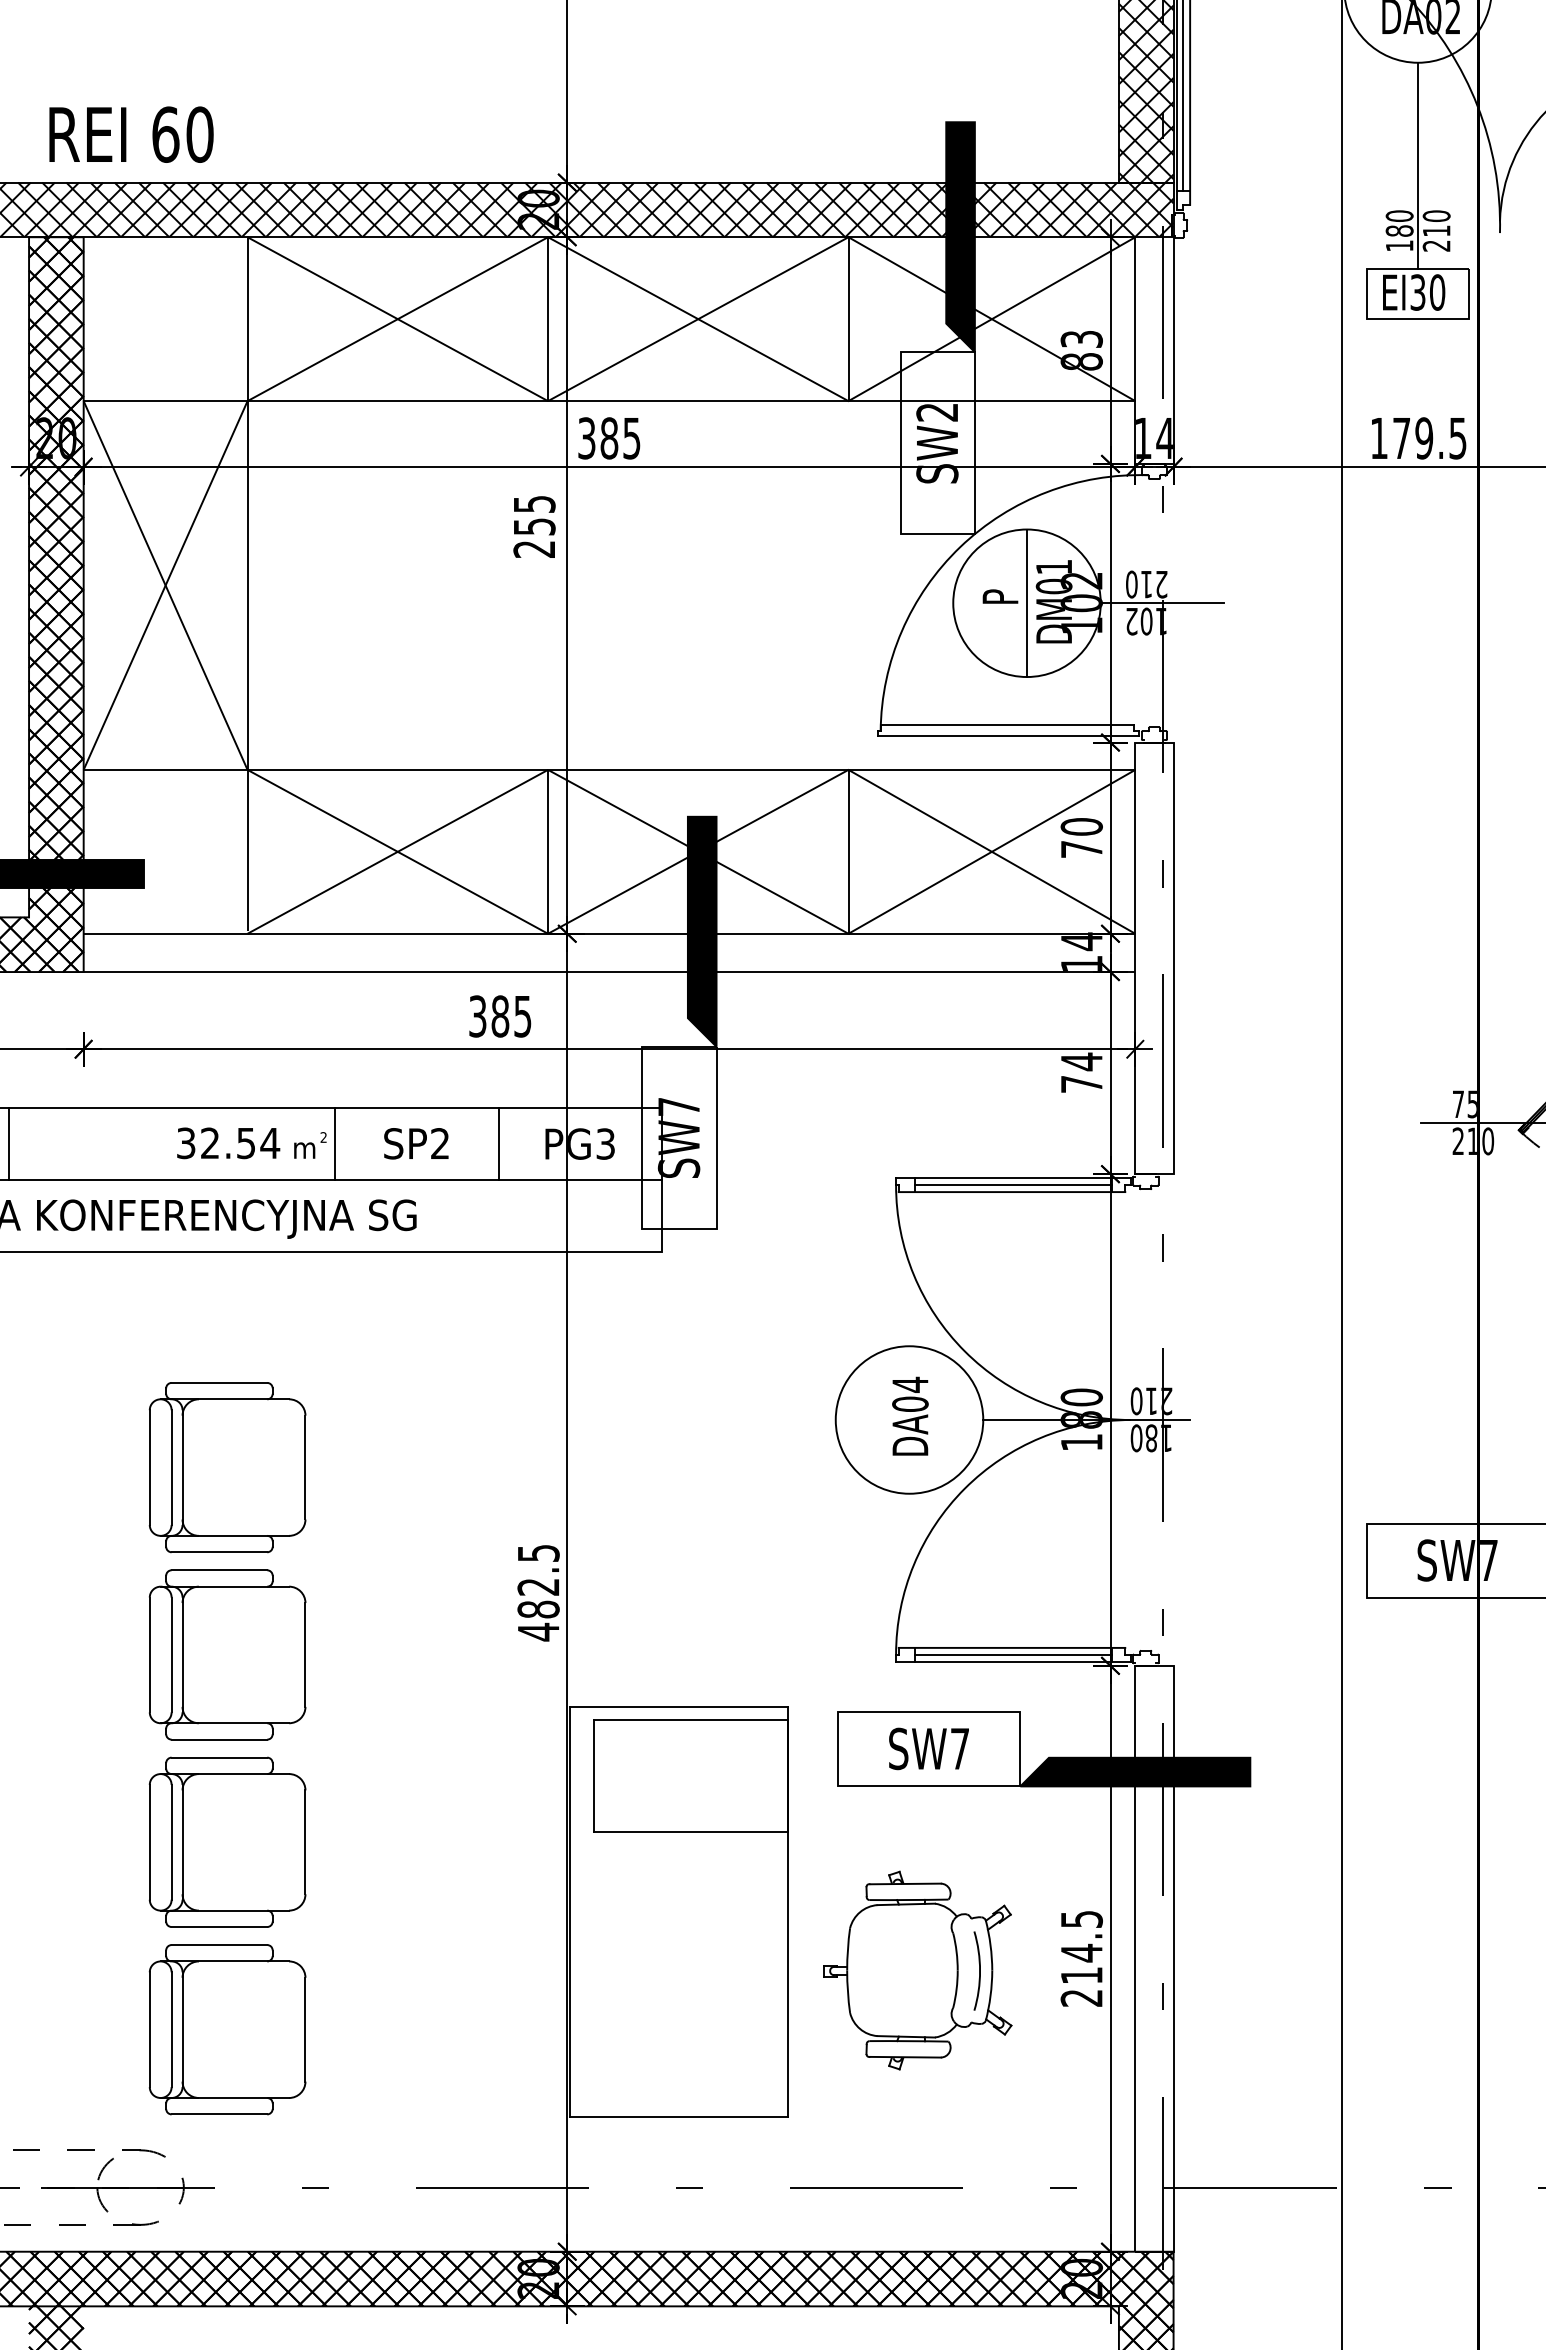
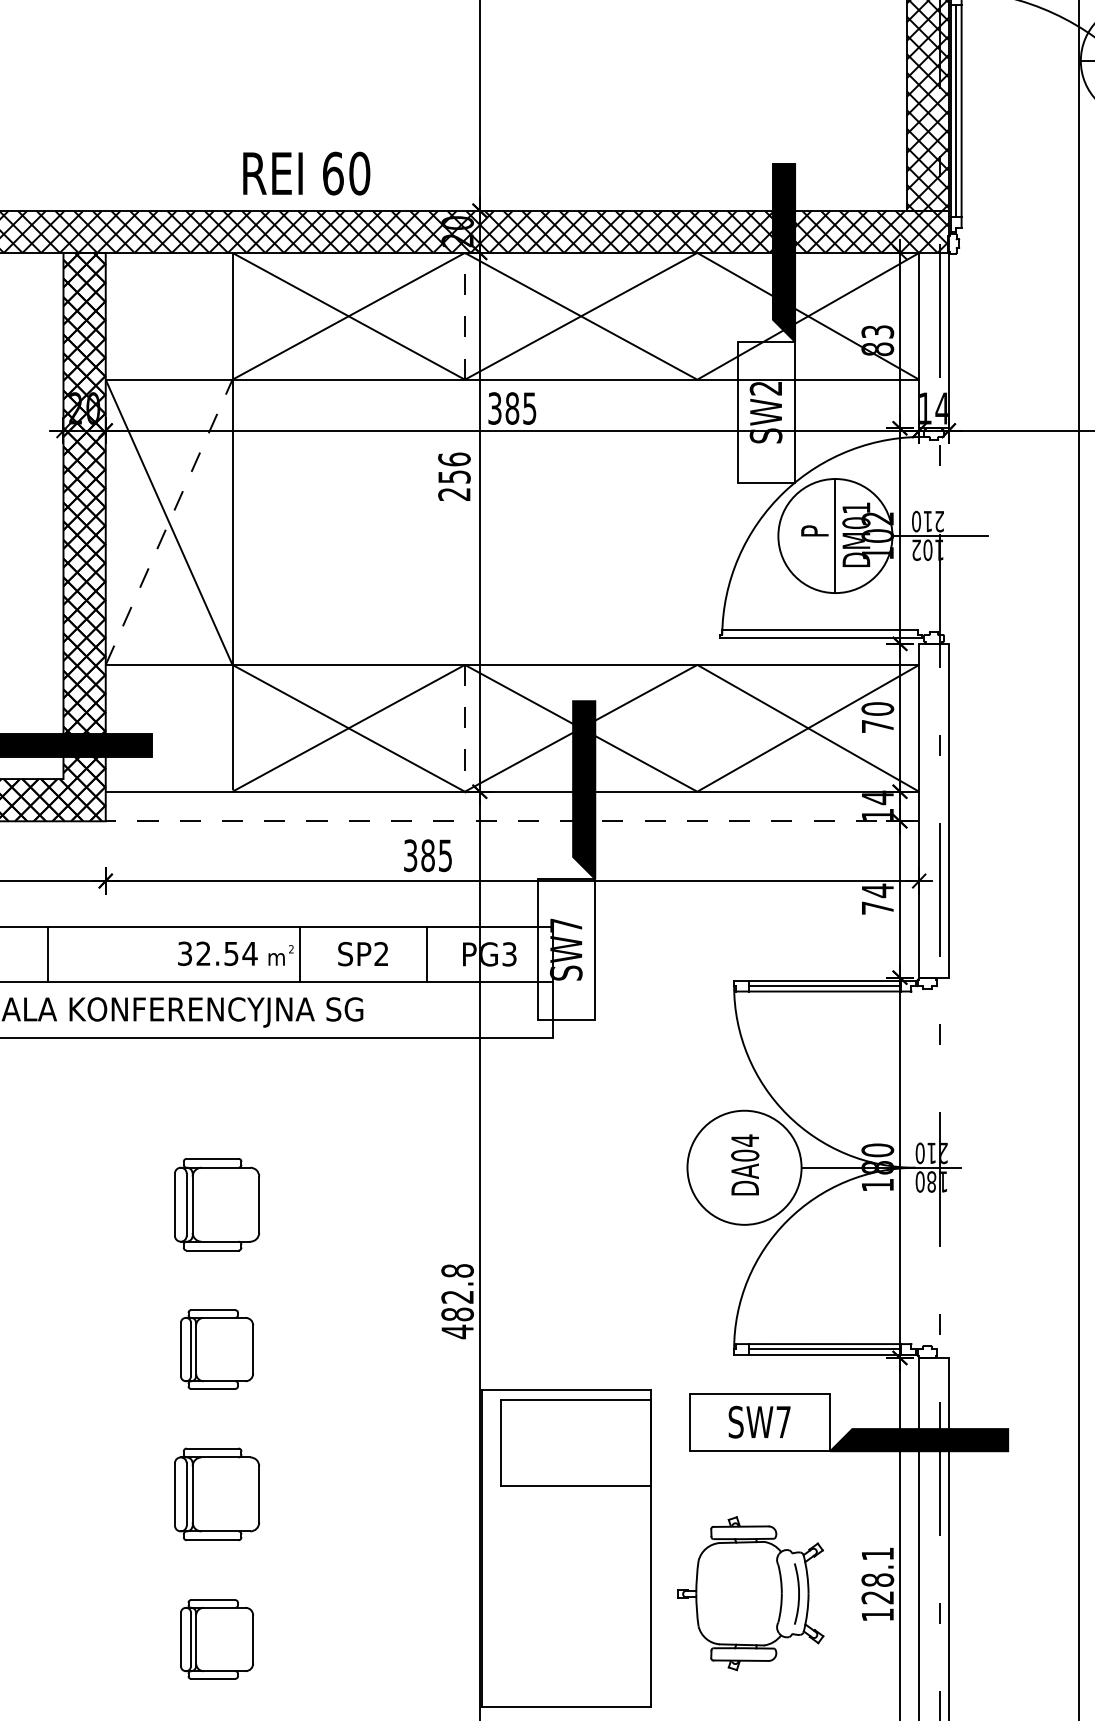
text: (131, 134) -> (306, 173), moved
line: (548, 319) -> (465, 316), solid -> dashed
line: (848, 319) -> (697, 316), removed
text: (534, 504) -> (454, 459), 255 -> 256
line: (165, 585) -> (169, 522), solid -> dashed
line: (548, 851) -> (465, 728), solid -> dashed
line: (848, 851) -> (697, 728), removed
line: (609, 972) -> (512, 821), solid -> dashed
part: (227, 1467) -> (216, 1204), size x0.7
text: (538, 1553) -> (457, 1271), 482.5 -> 482.8
part: (227, 1654) -> (216, 1349), size x0.6
part: (227, 1841) -> (216, 1493), size x0.7
text: (1081, 1958) -> (877, 1584), 214.5 -> 128.1
part: (227, 2029) -> (216, 1639), size x0.6

